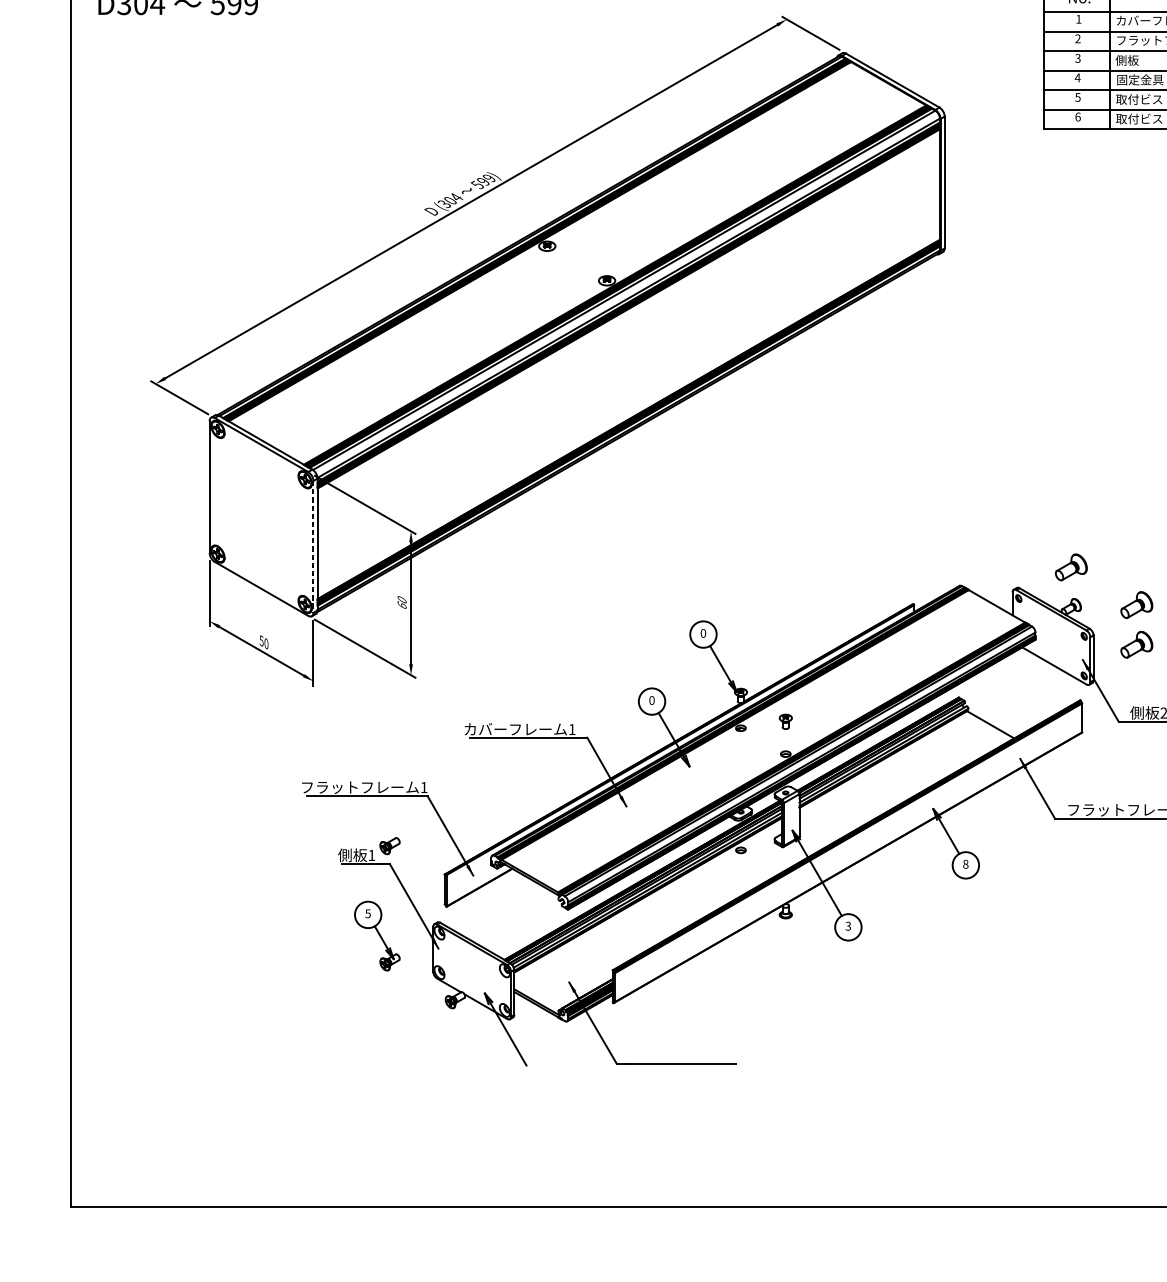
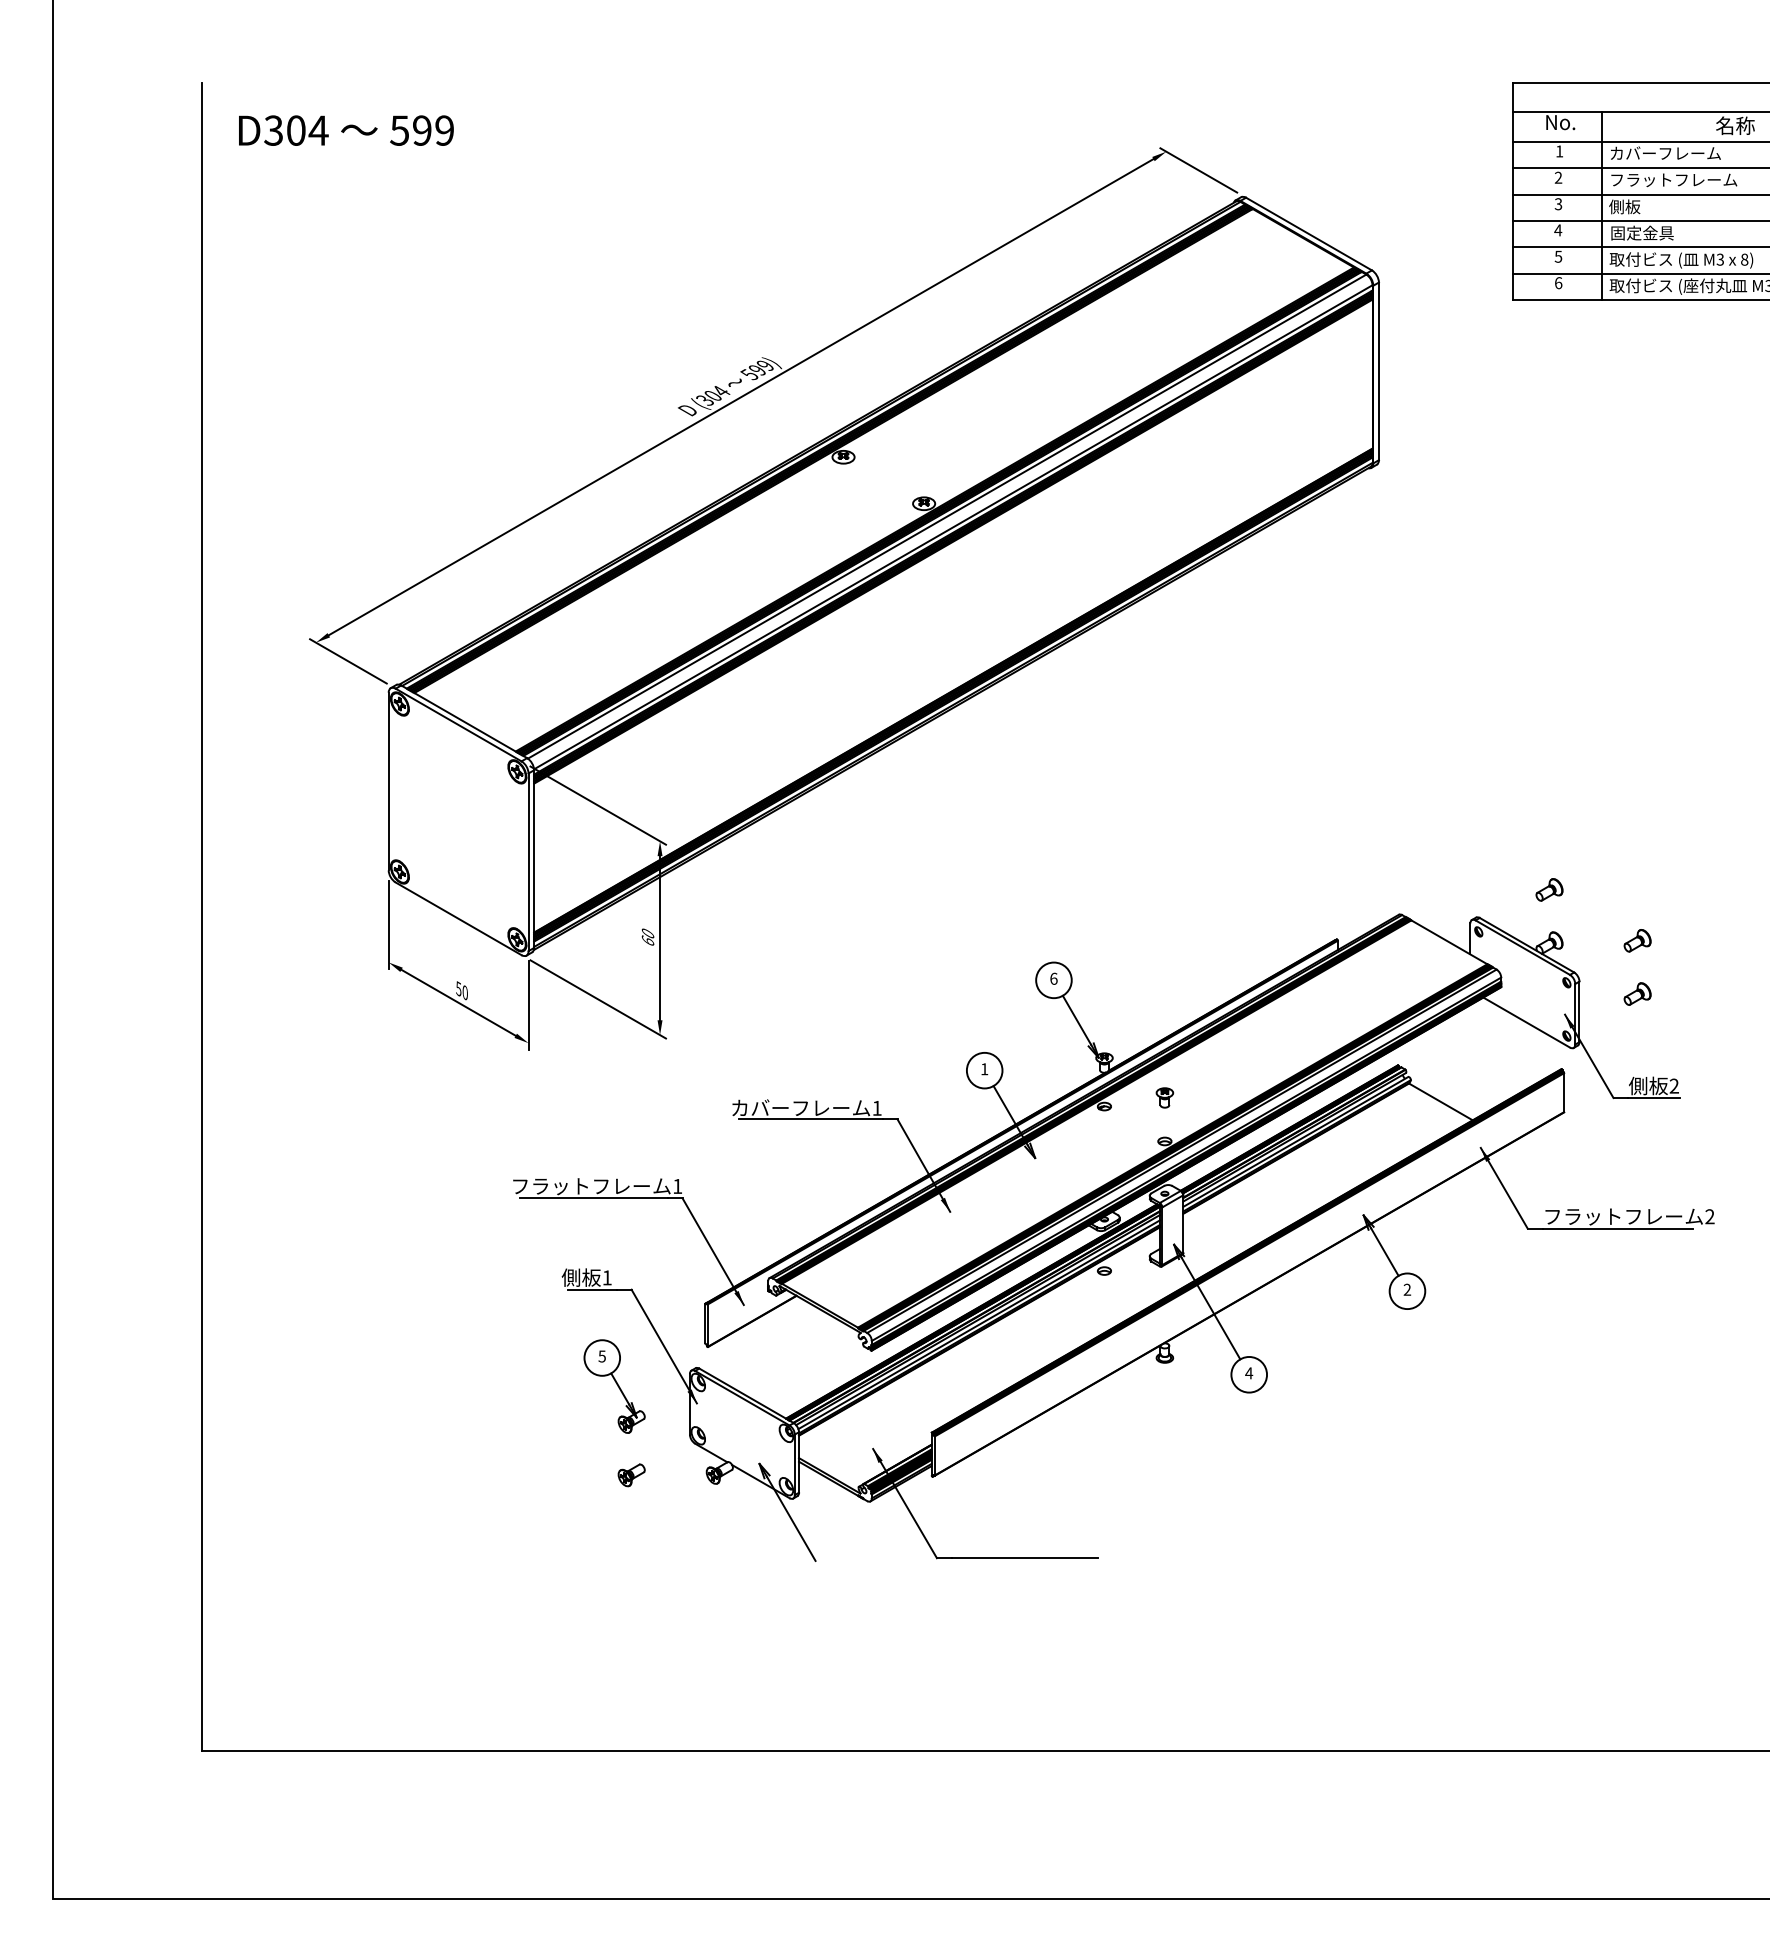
line: (313, 547) -> (528, 862), dashed -> solid
part: (1071, 567) -> (1549, 889), size x0.62
part: (1136, 604) -> (1637, 940), size x0.62
text: (703, 633) -> (1053, 978), 0 -> 6
part: (1136, 644) -> (1637, 993), size x0.62
text: (651, 700) -> (984, 1069), 0 -> 1
part: (389, 846) -> (631, 1475), moved
text: (965, 864) -> (1407, 1289), 8 -> 2
text: (848, 926) -> (1249, 1373), 3 -> 4

